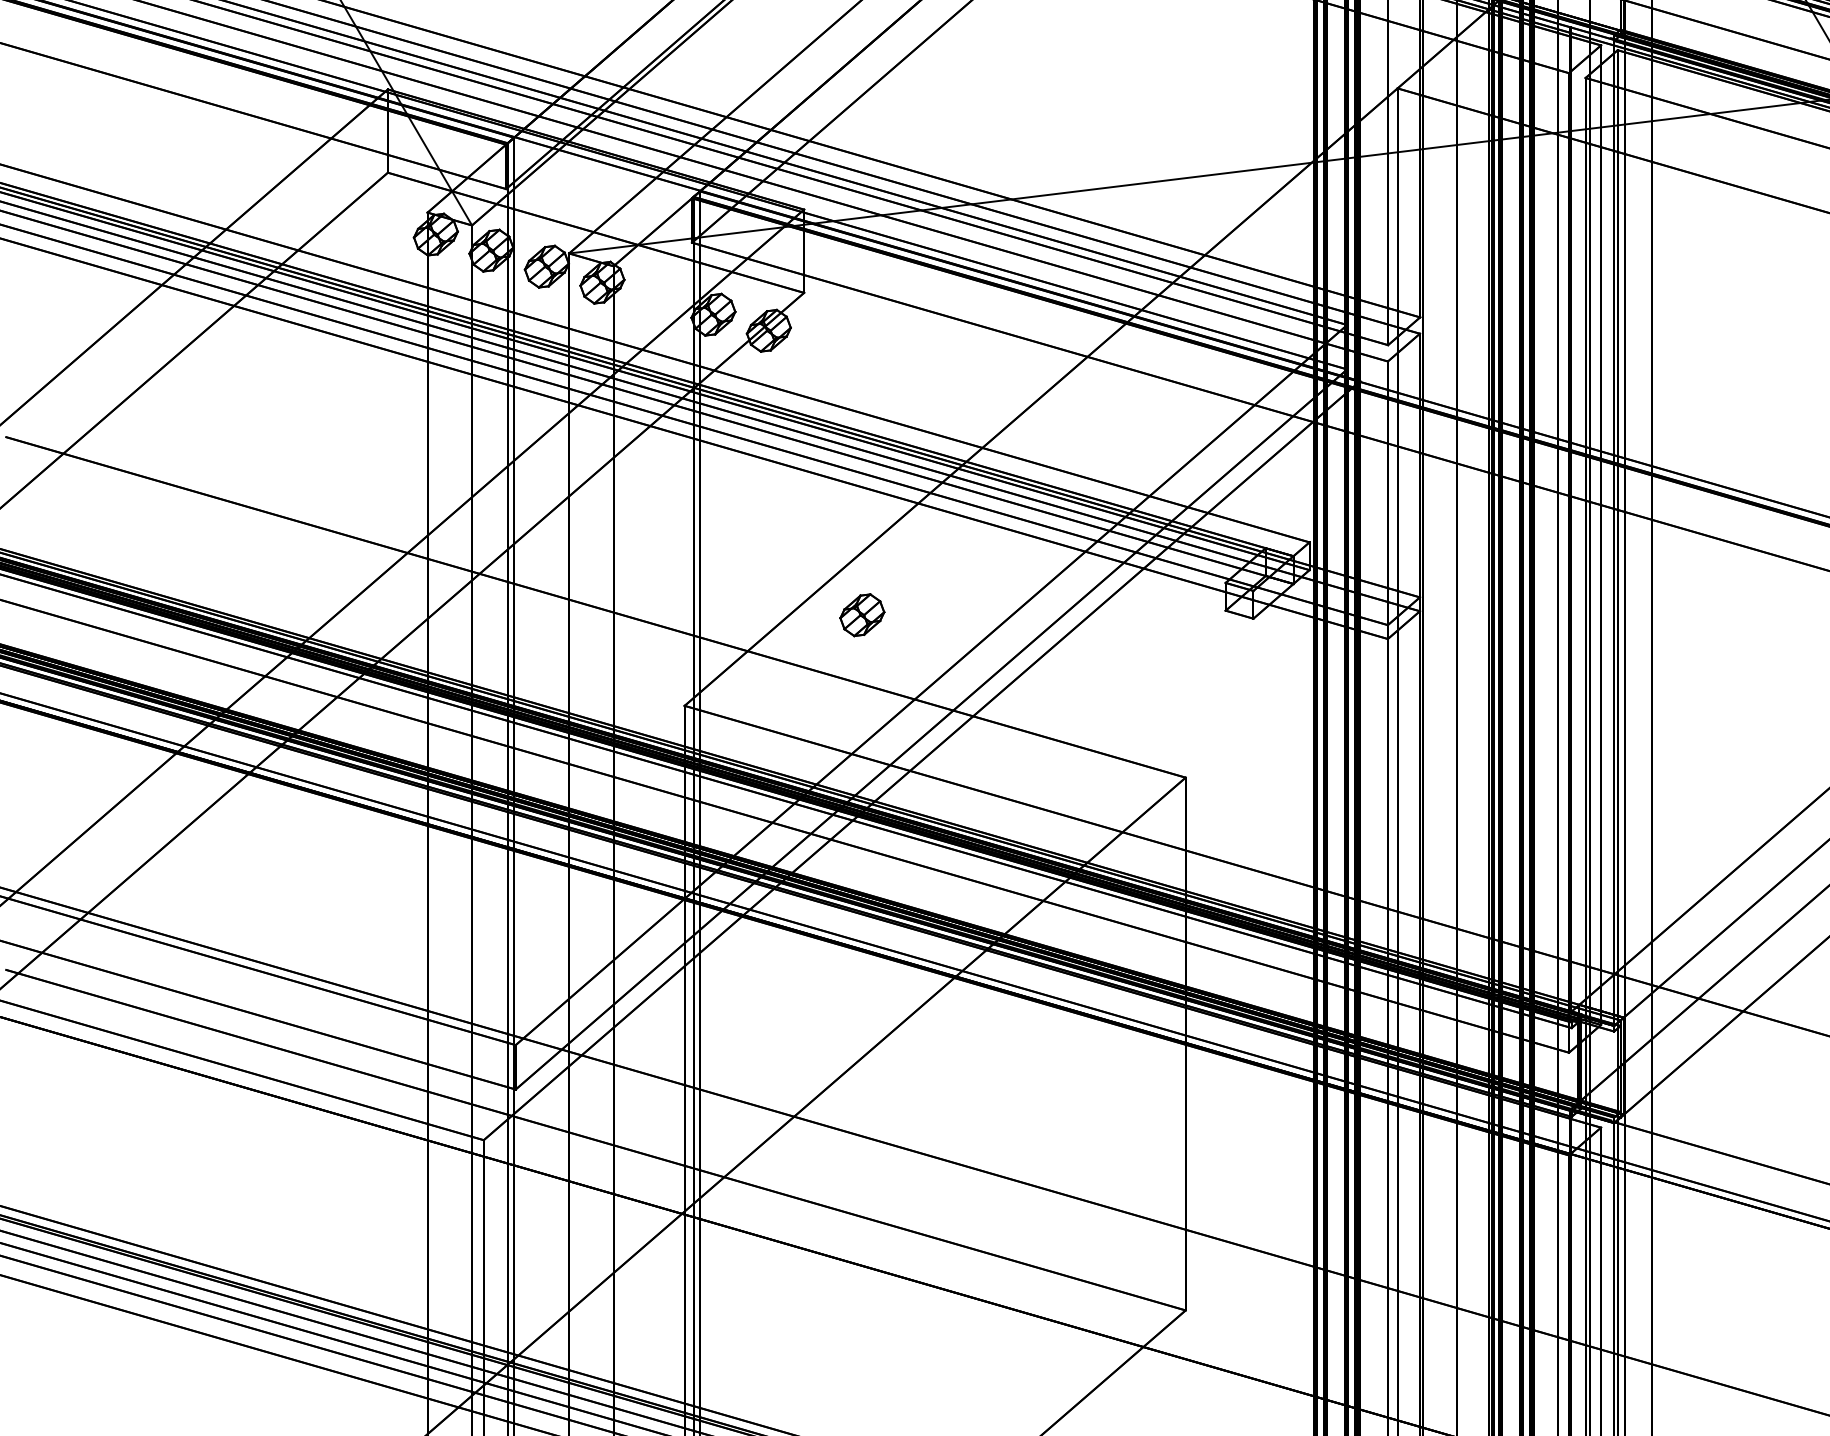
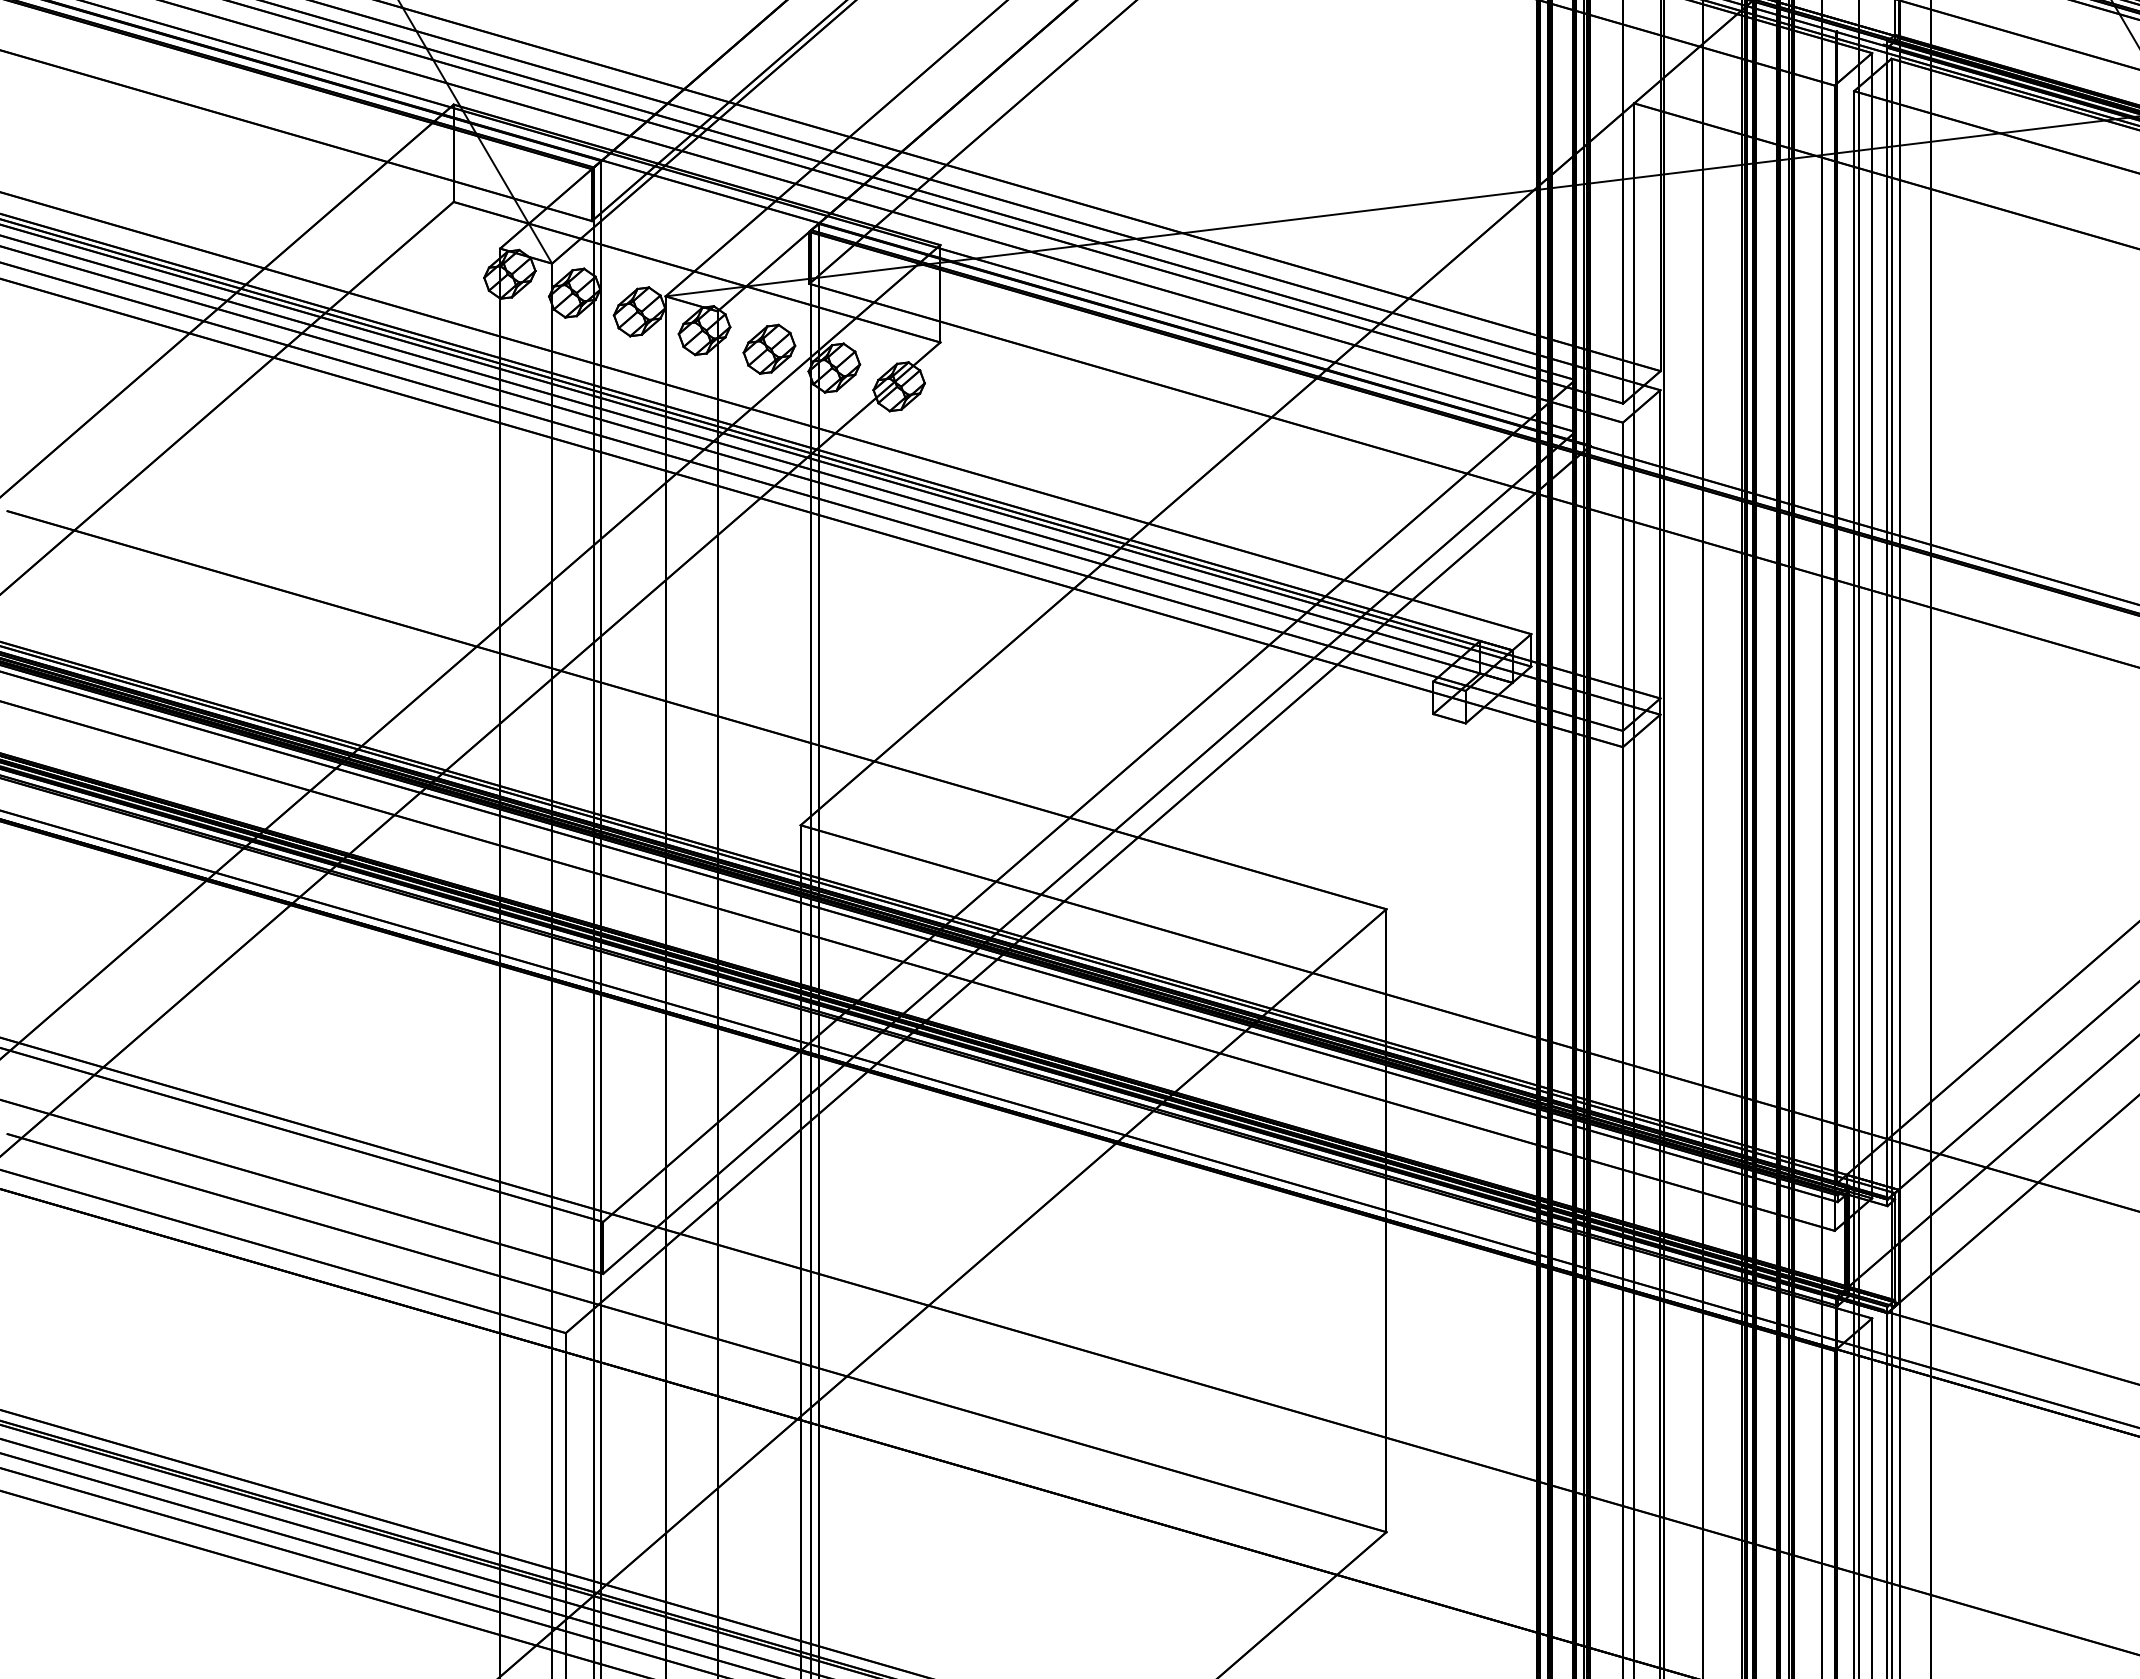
part: (862, 614) -> (769, 348), moved

